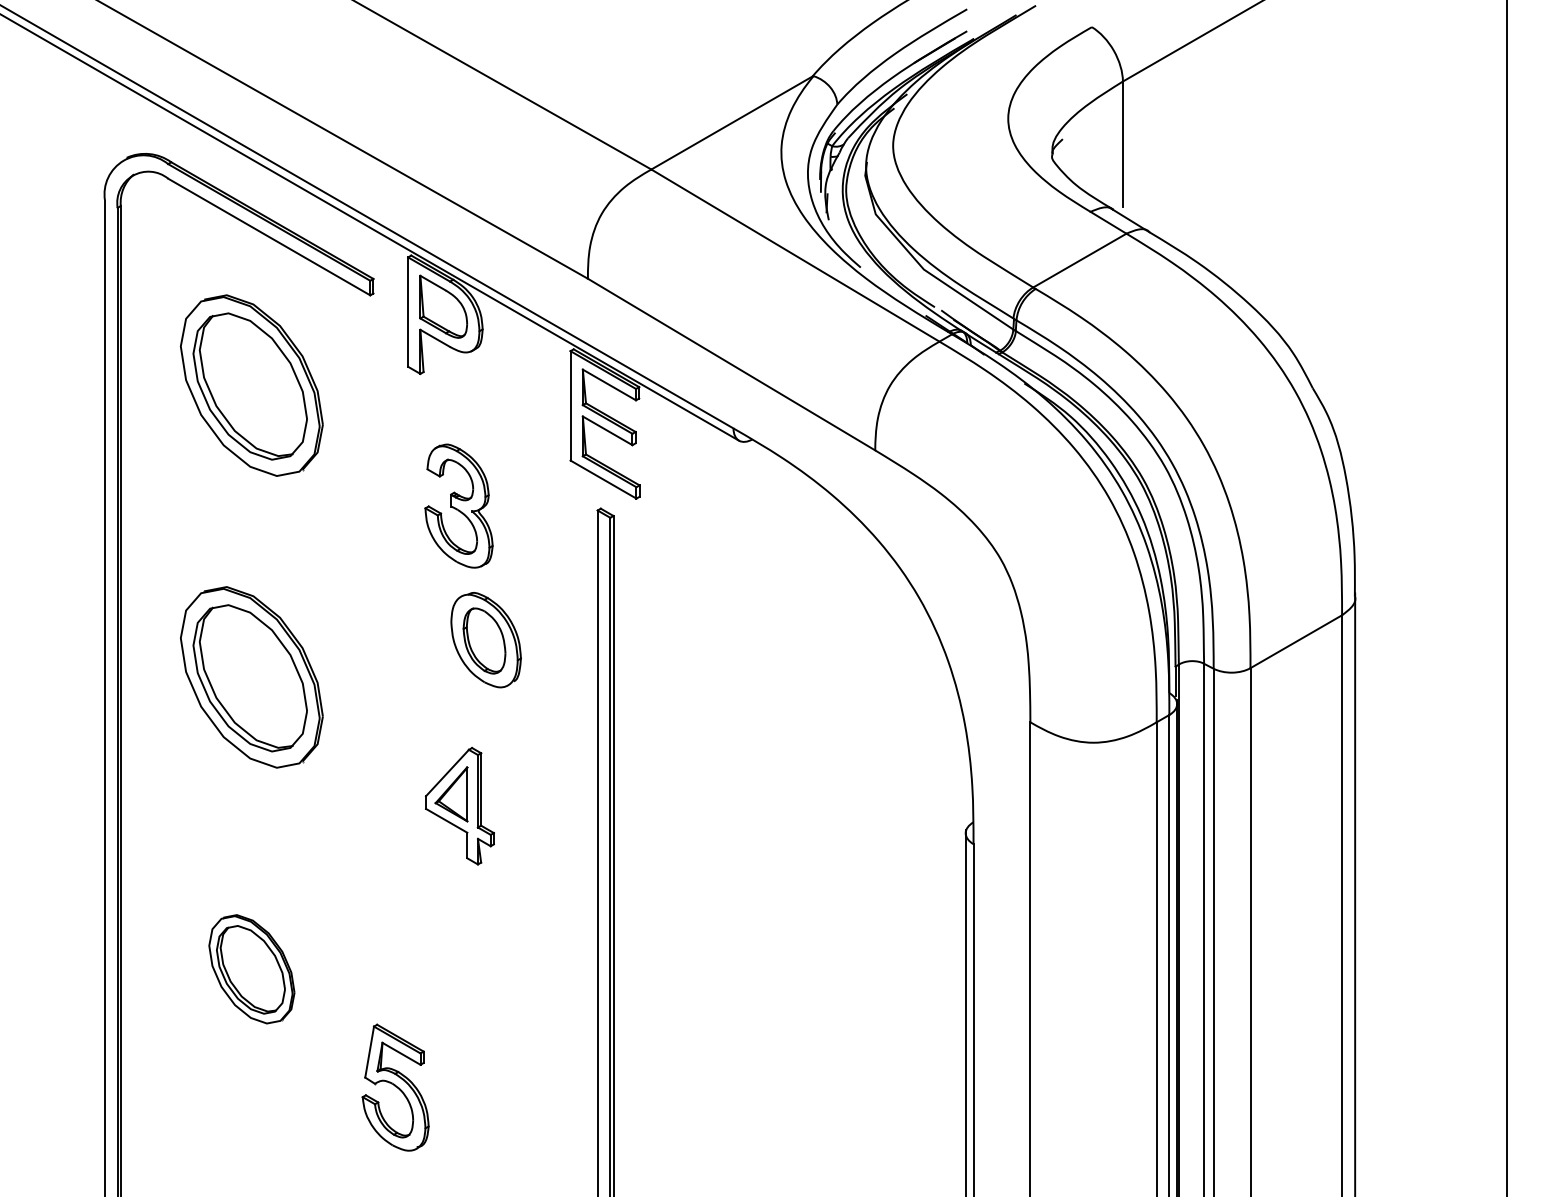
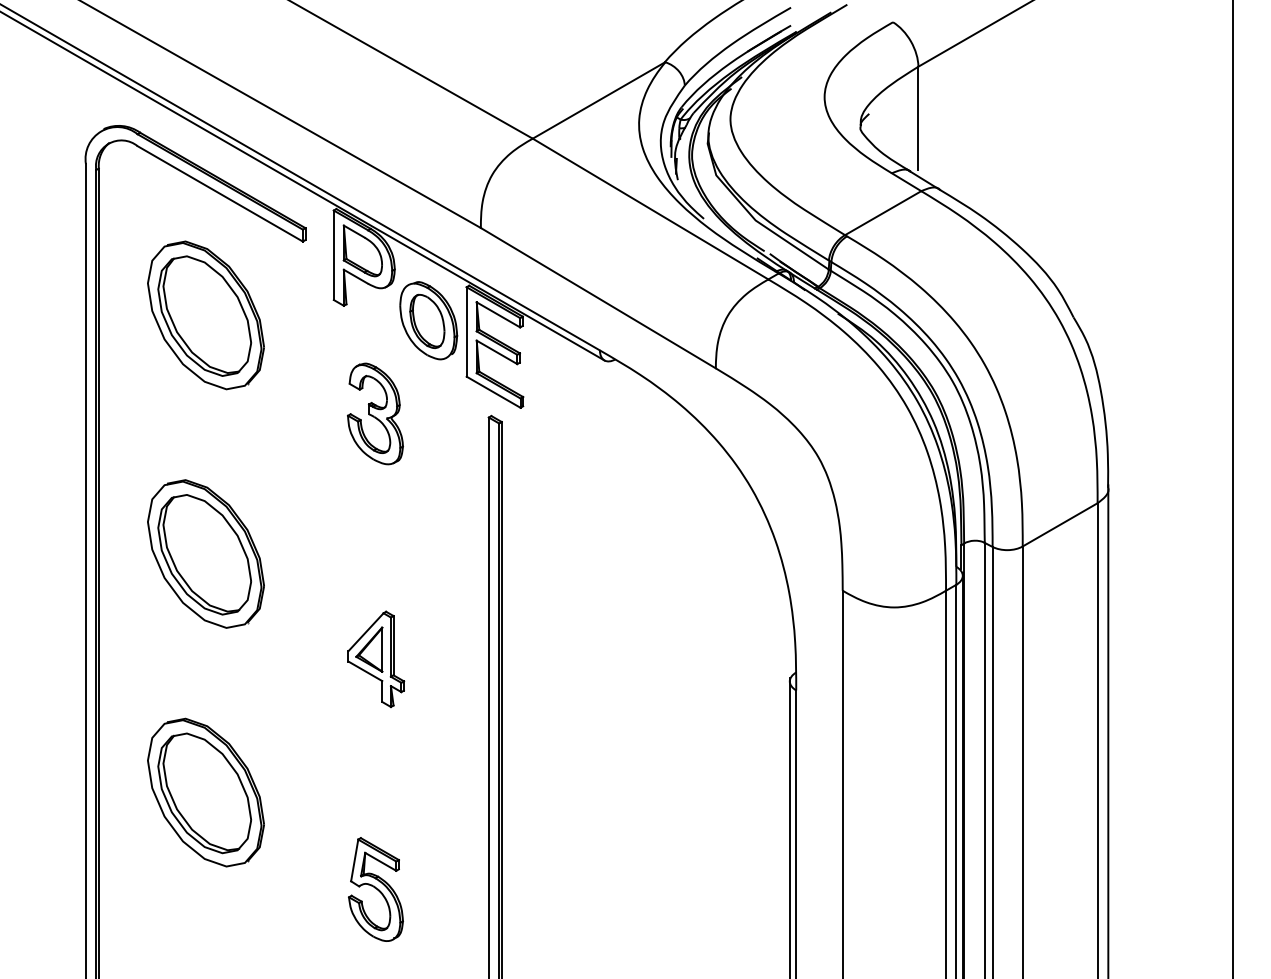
part: (485, 640) -> (428, 321), moved
part: (251, 969) -> (205, 792), size x1.67
part: (395, 1087) -> (375, 889), moved

